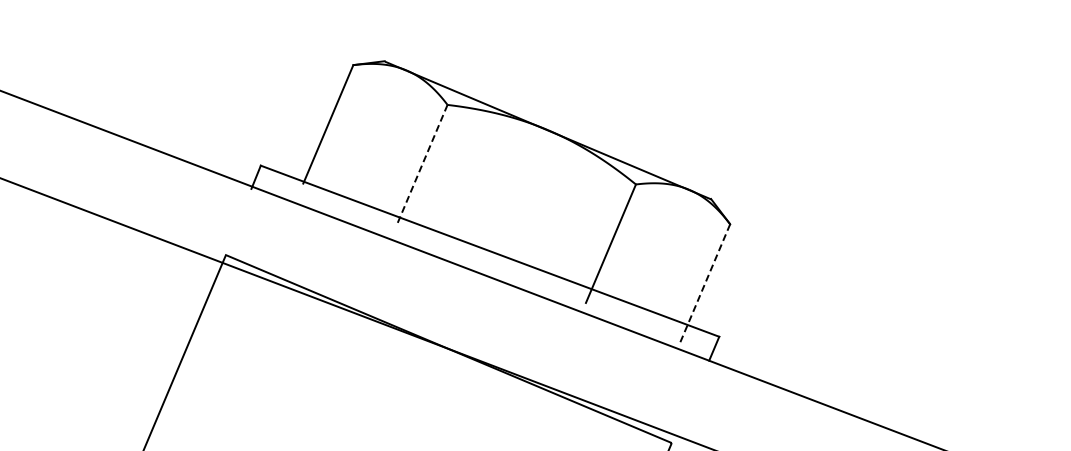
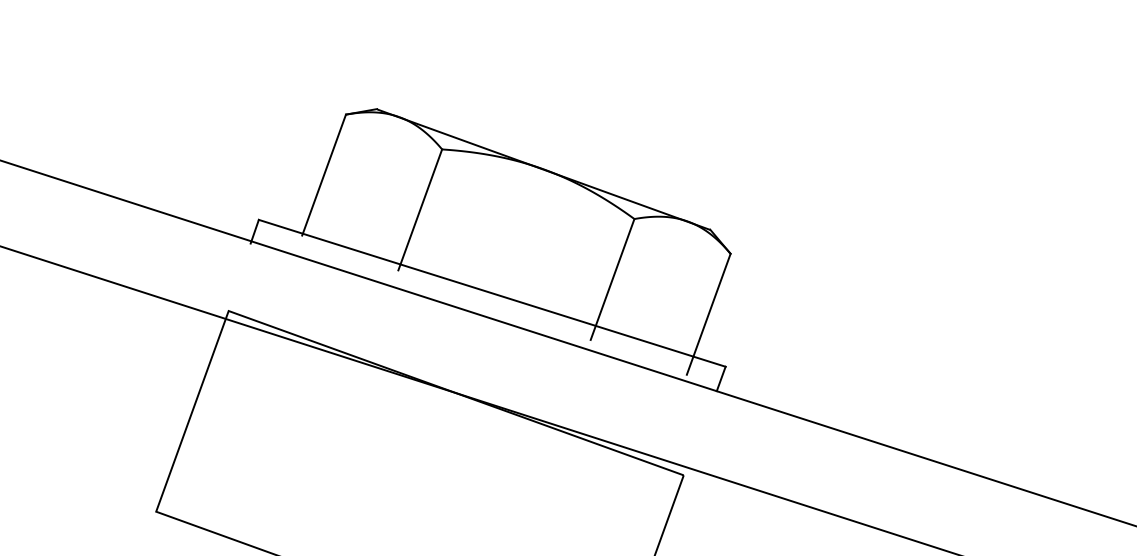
line: (422, 164) -> (420, 210), dashed -> solid
line: (704, 283) -> (708, 314), dashed -> solid

